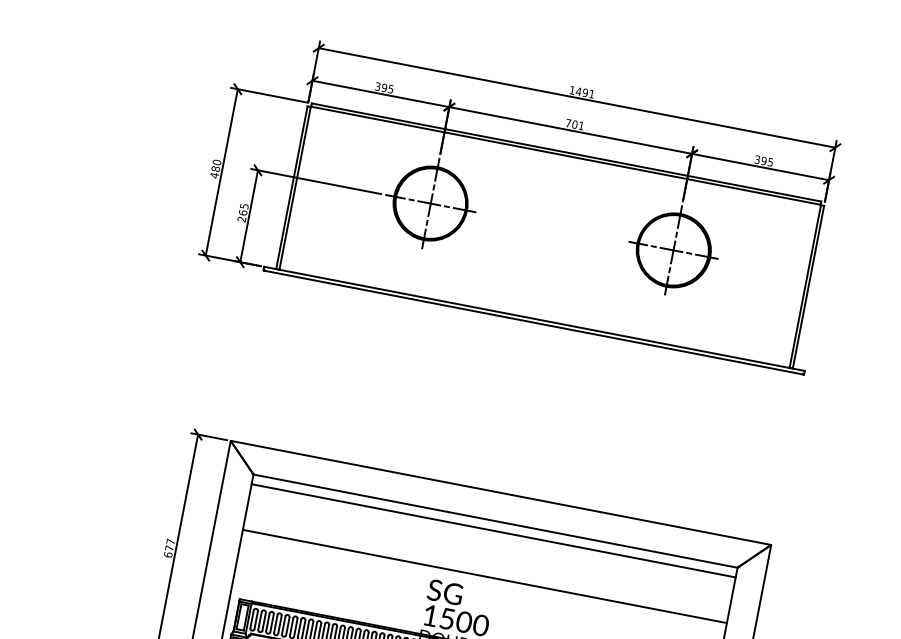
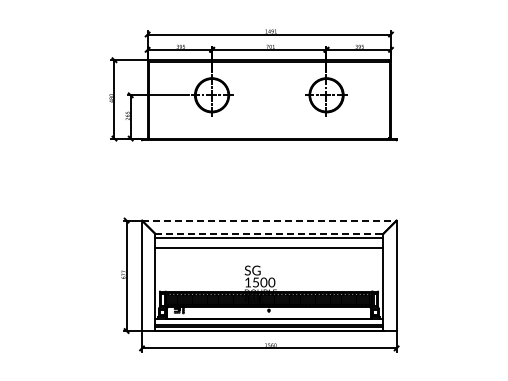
line: (501, 492) -> (269, 220), solid -> dashed
line: (496, 520) -> (269, 233), solid -> dashed
line: (485, 575) -> (269, 247), moved

